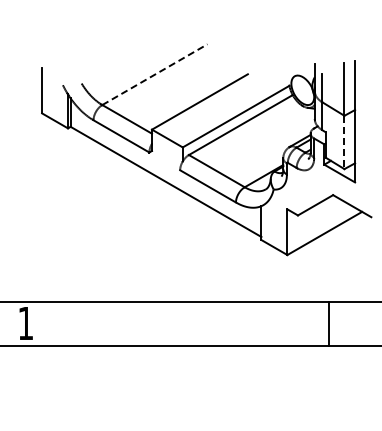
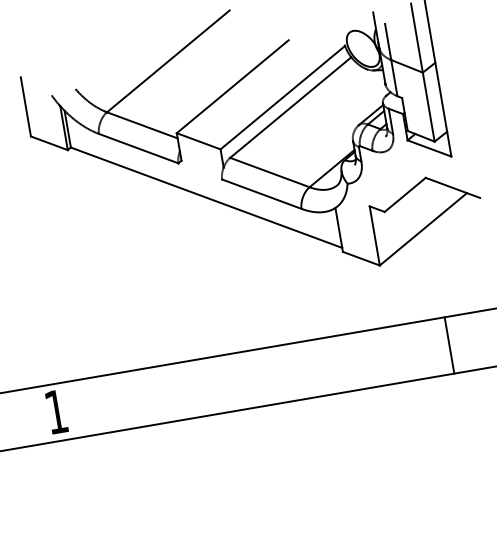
line: (154, 74) -> (167, 61), dashed -> solid
line: (344, 142) -> (428, 107), dashed -> solid

